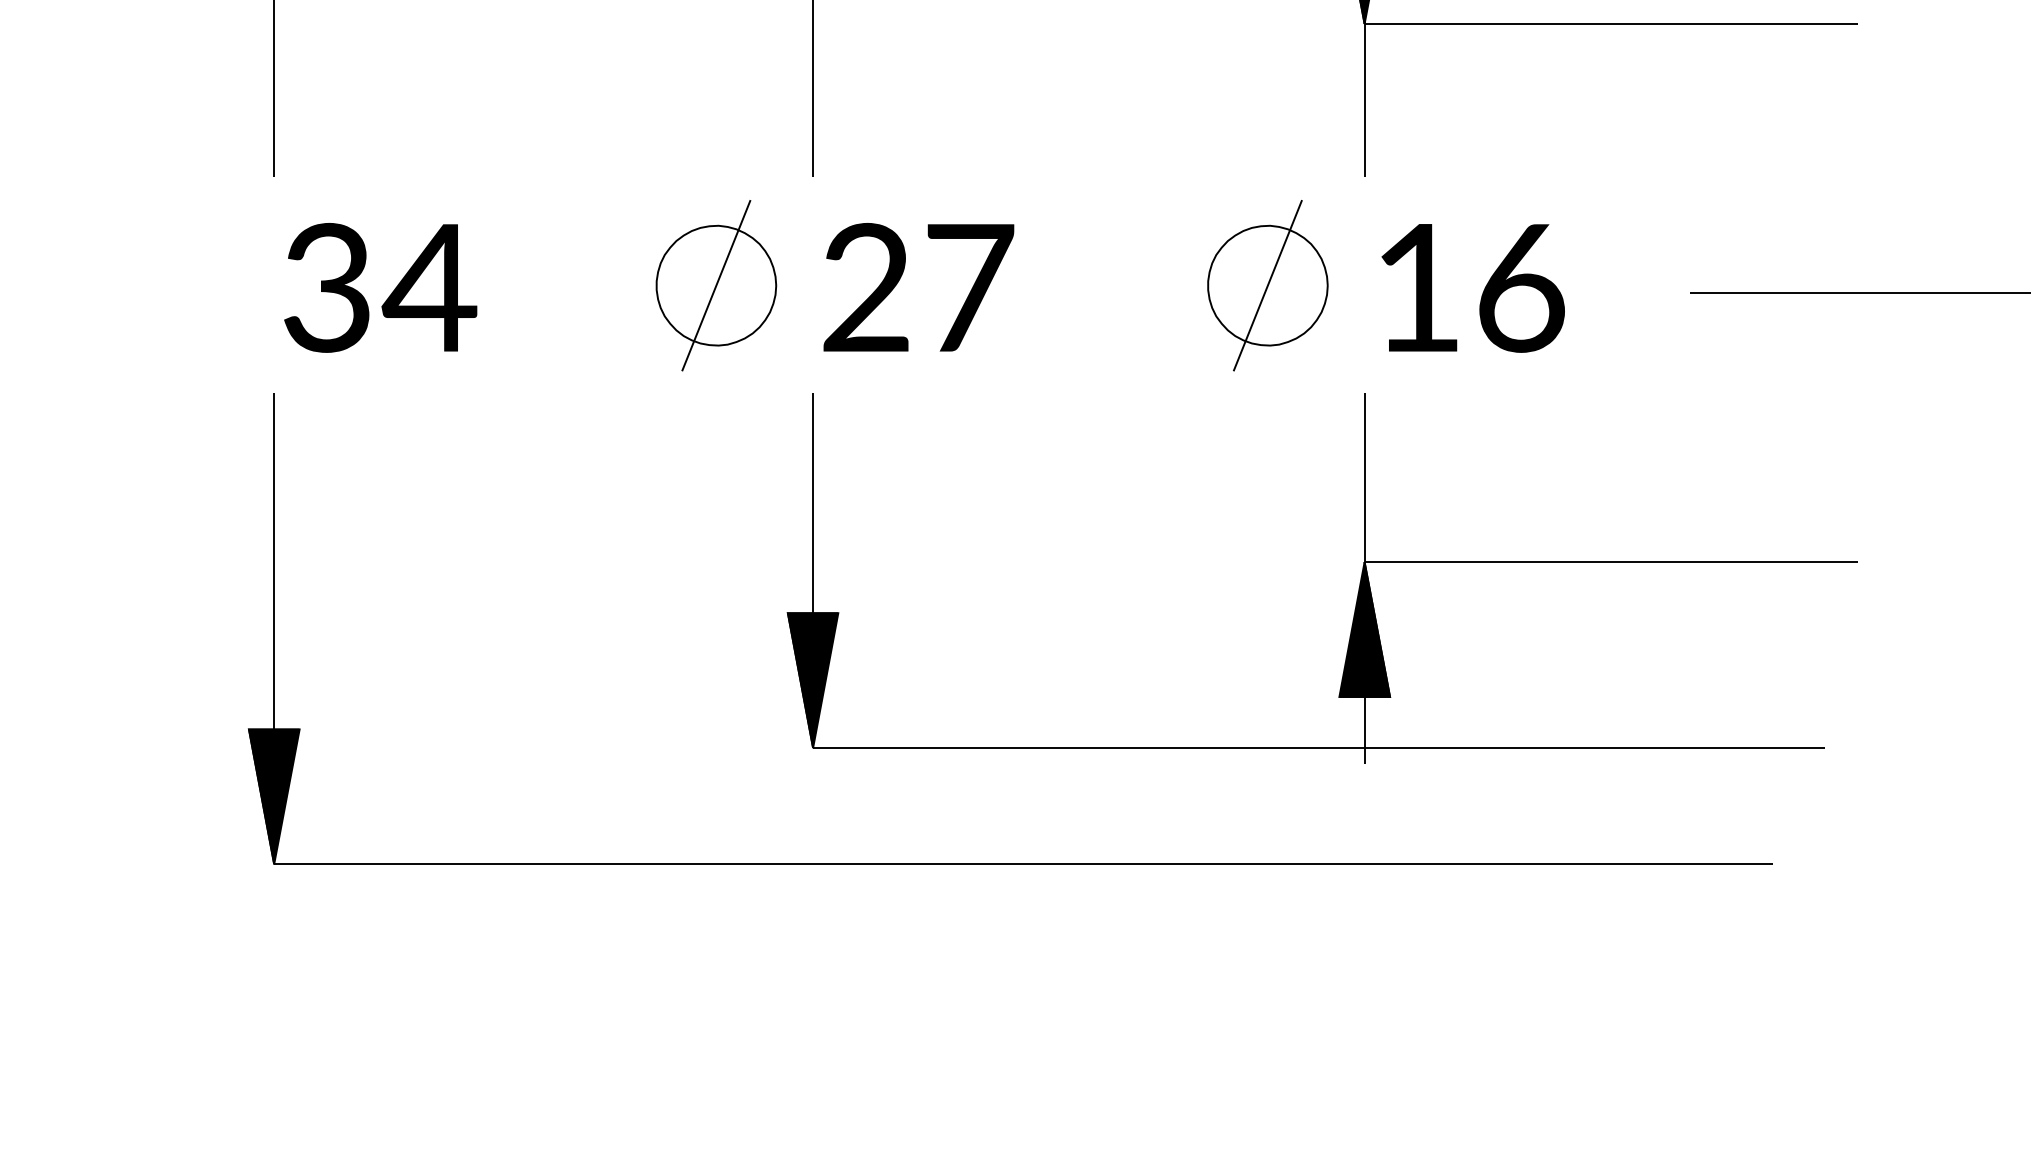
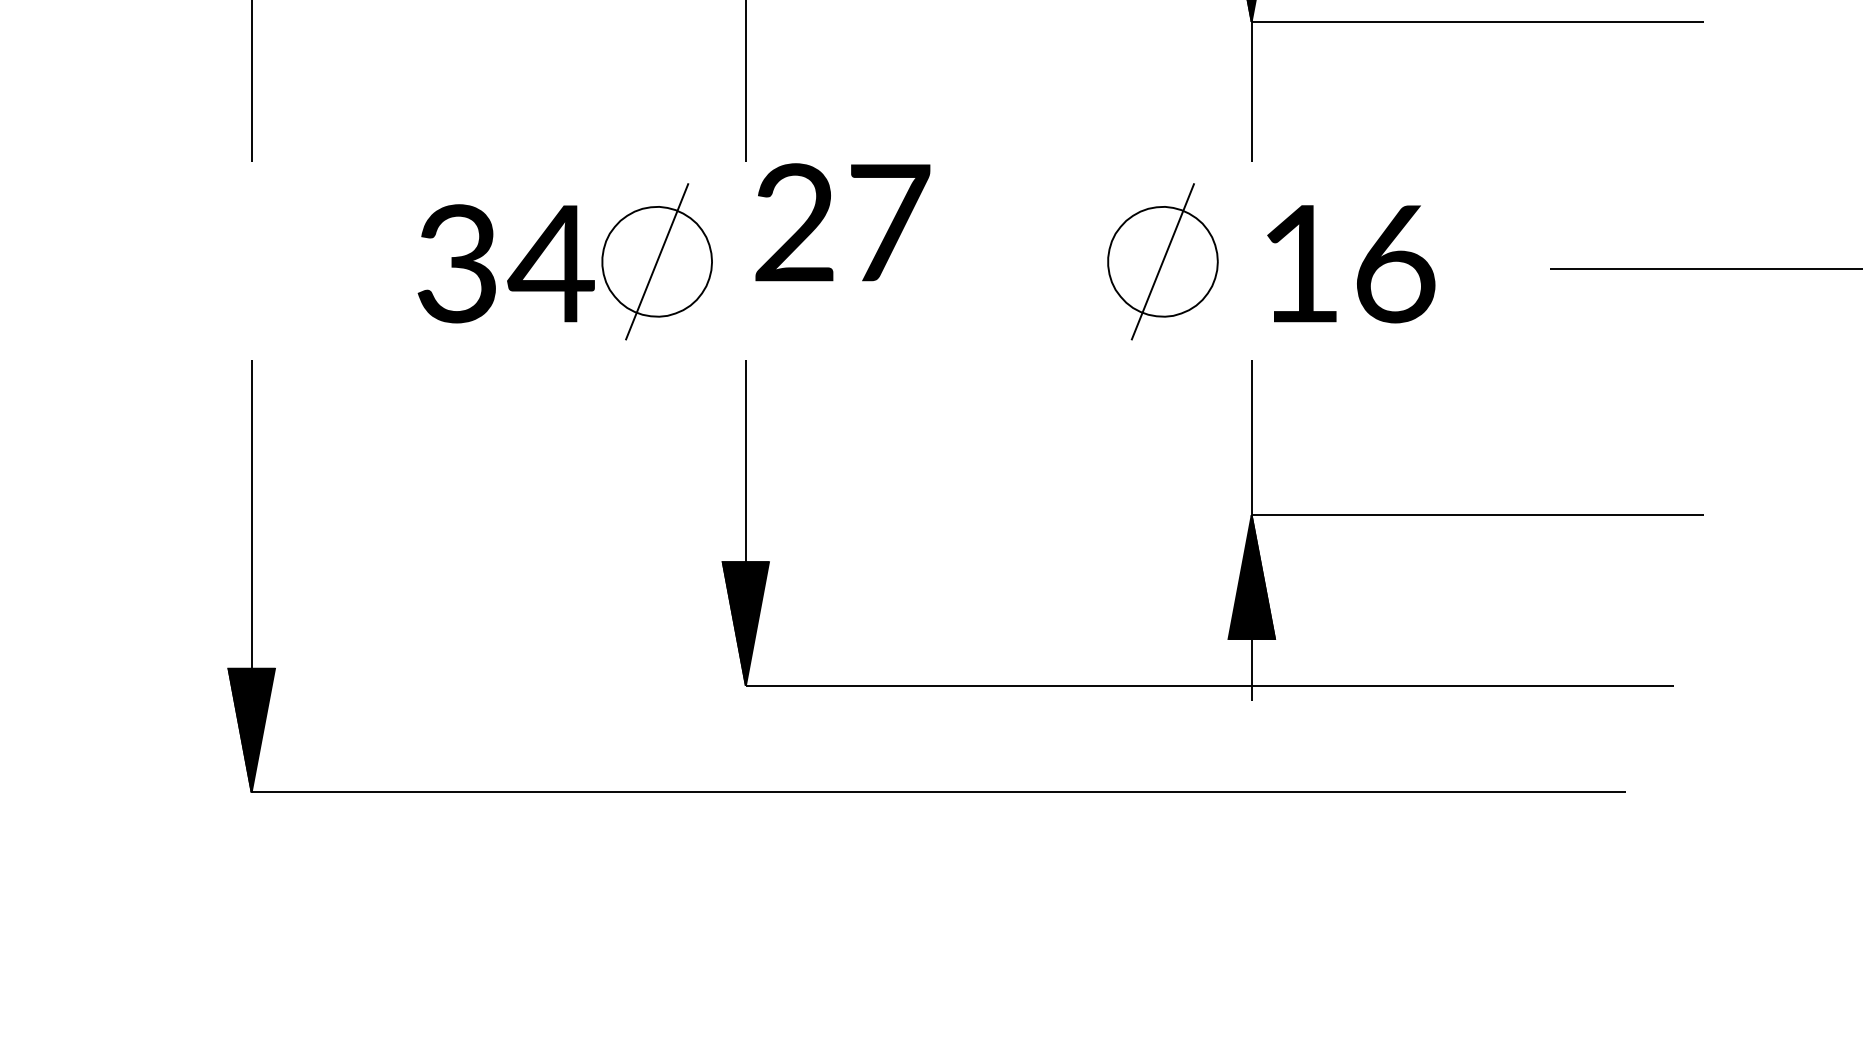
text: (379, 287) -> (505, 263), moved
text: (918, 287) -> (842, 222), moved

